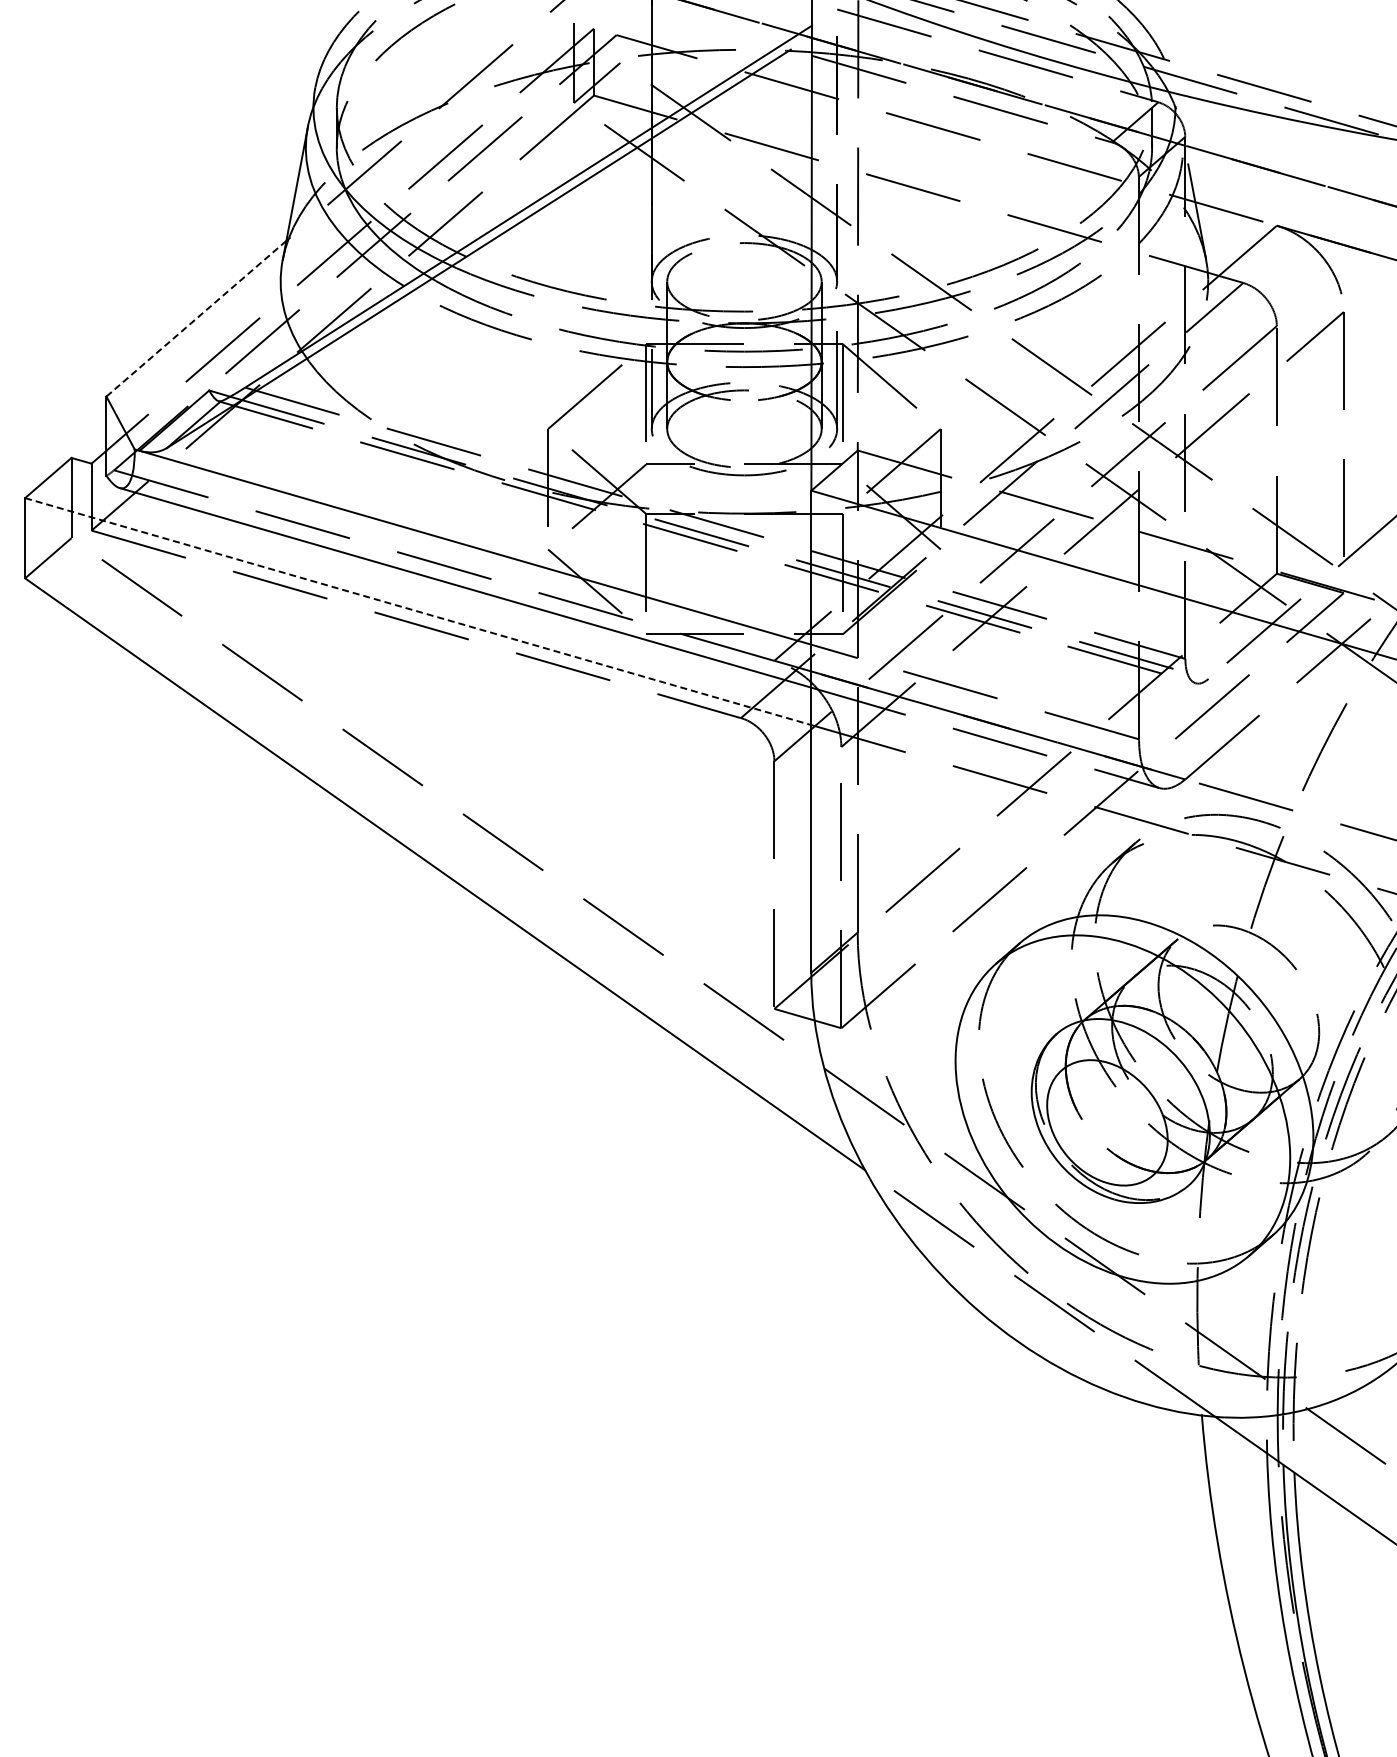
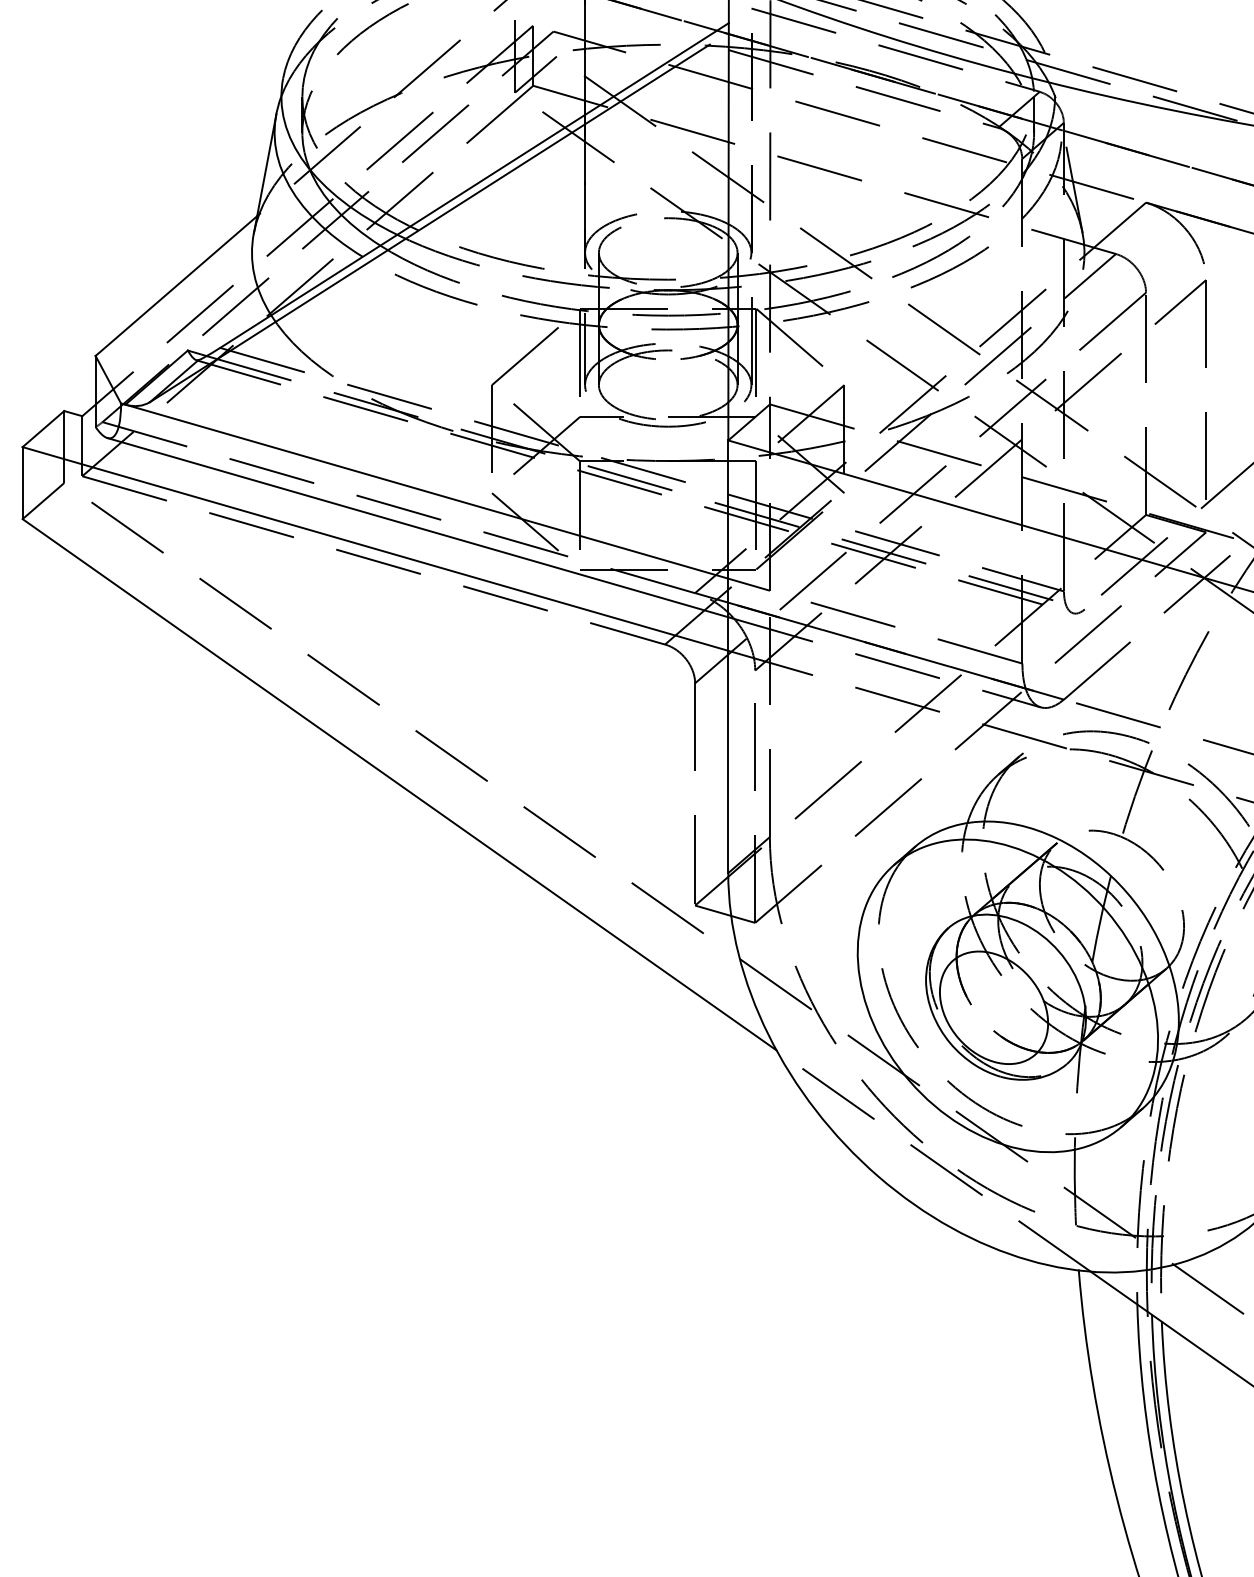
line: (196, 318) -> (176, 285), dashed -> solid
line: (418, 611) -> (375, 548), dashed -> solid

